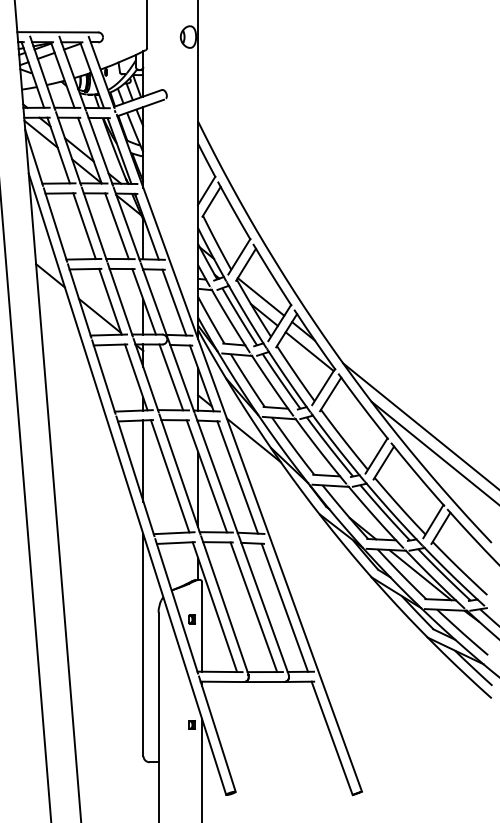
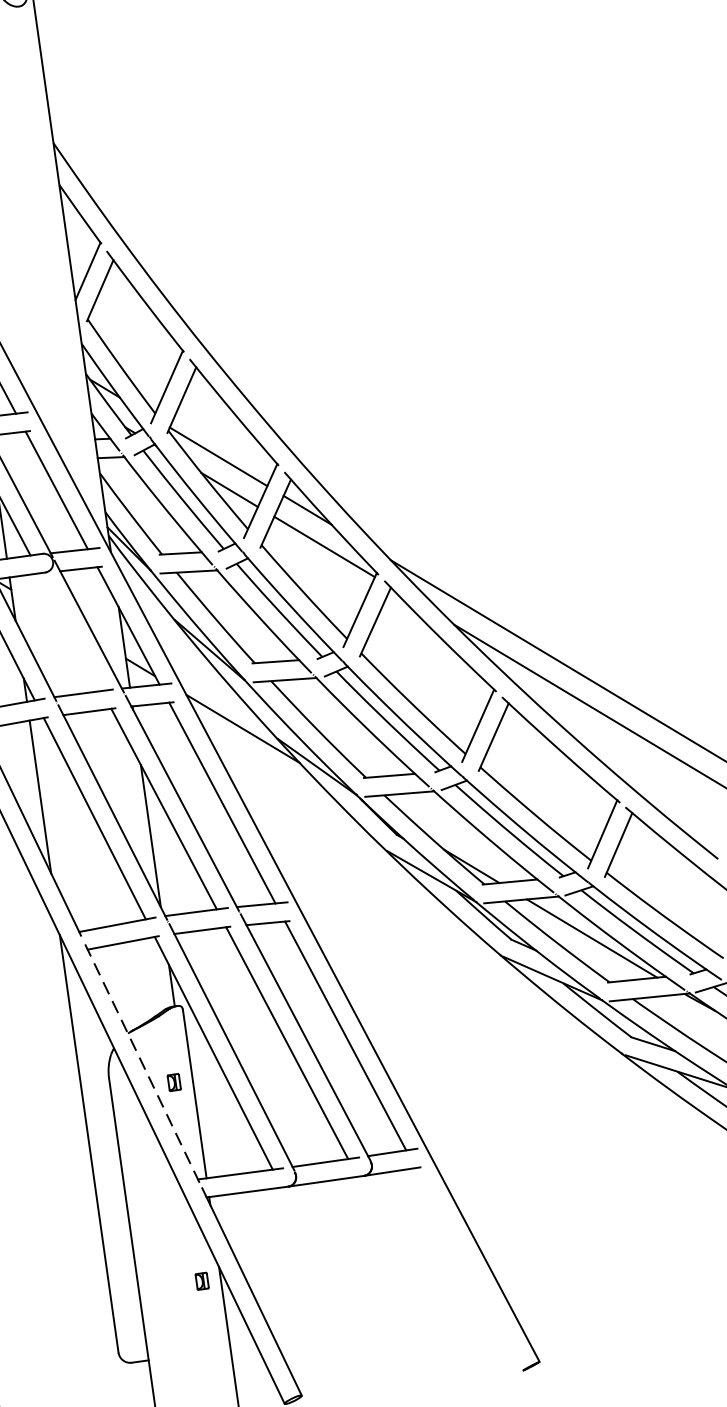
line: (171, 377) -> (71, 632), removed
line: (176, 605) -> (140, 1060), solid -> dashed
line: (331, 738) -> (468, 1269), removed

